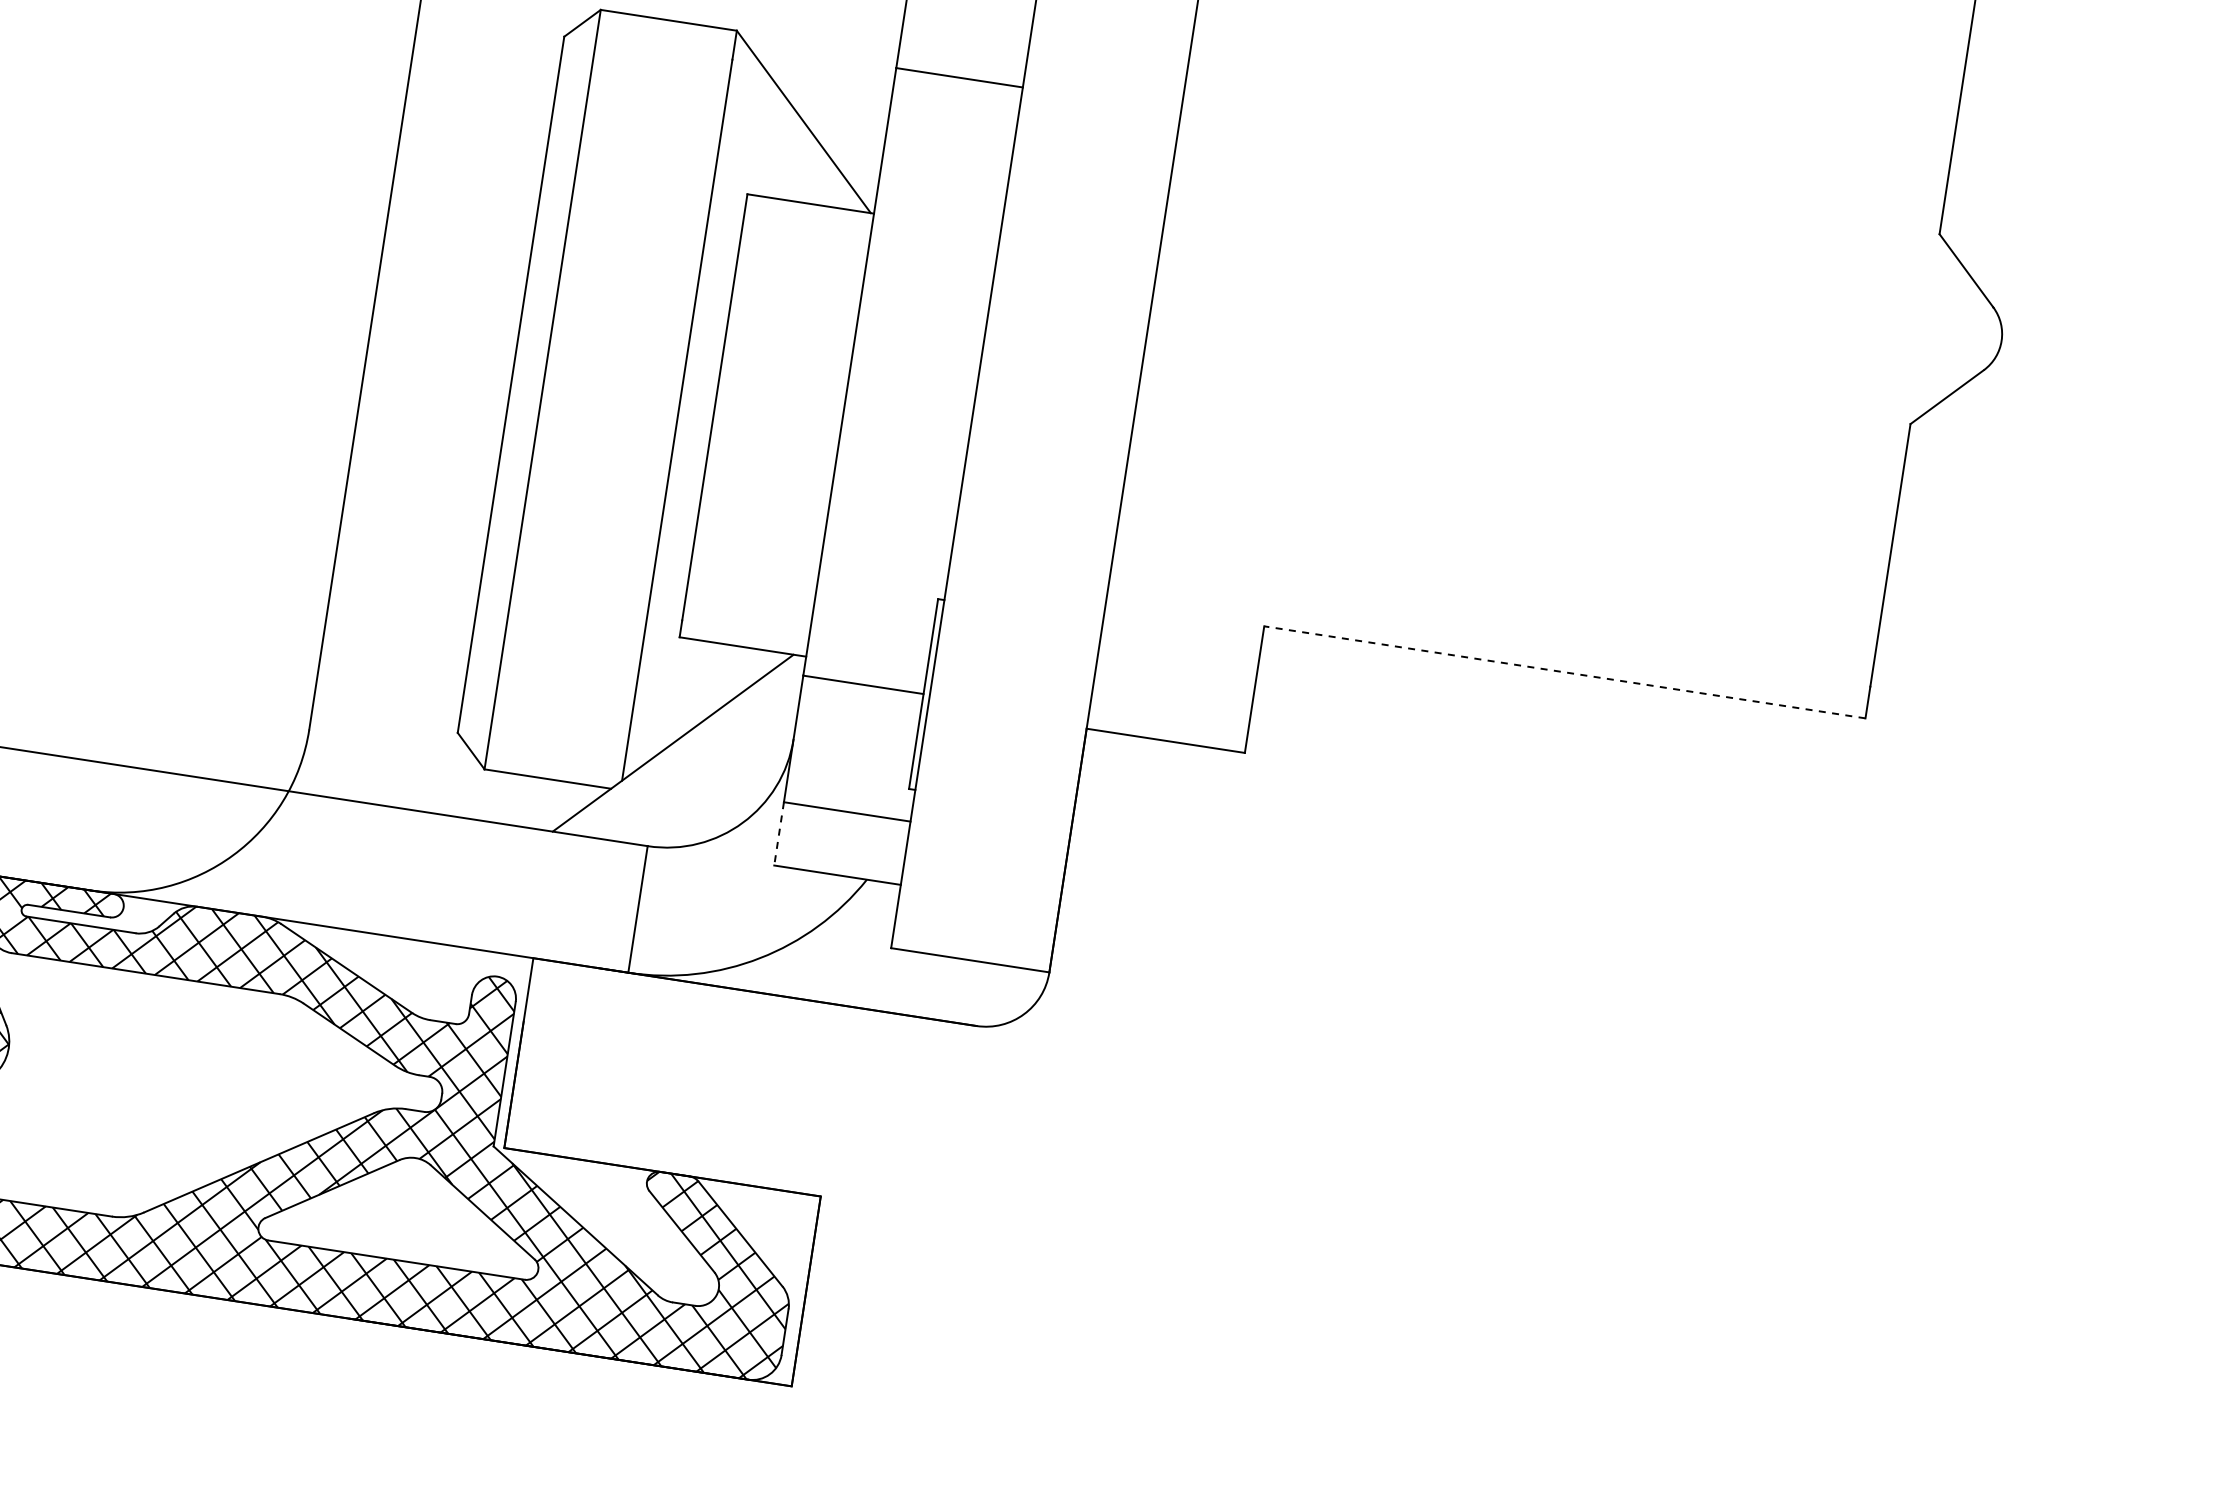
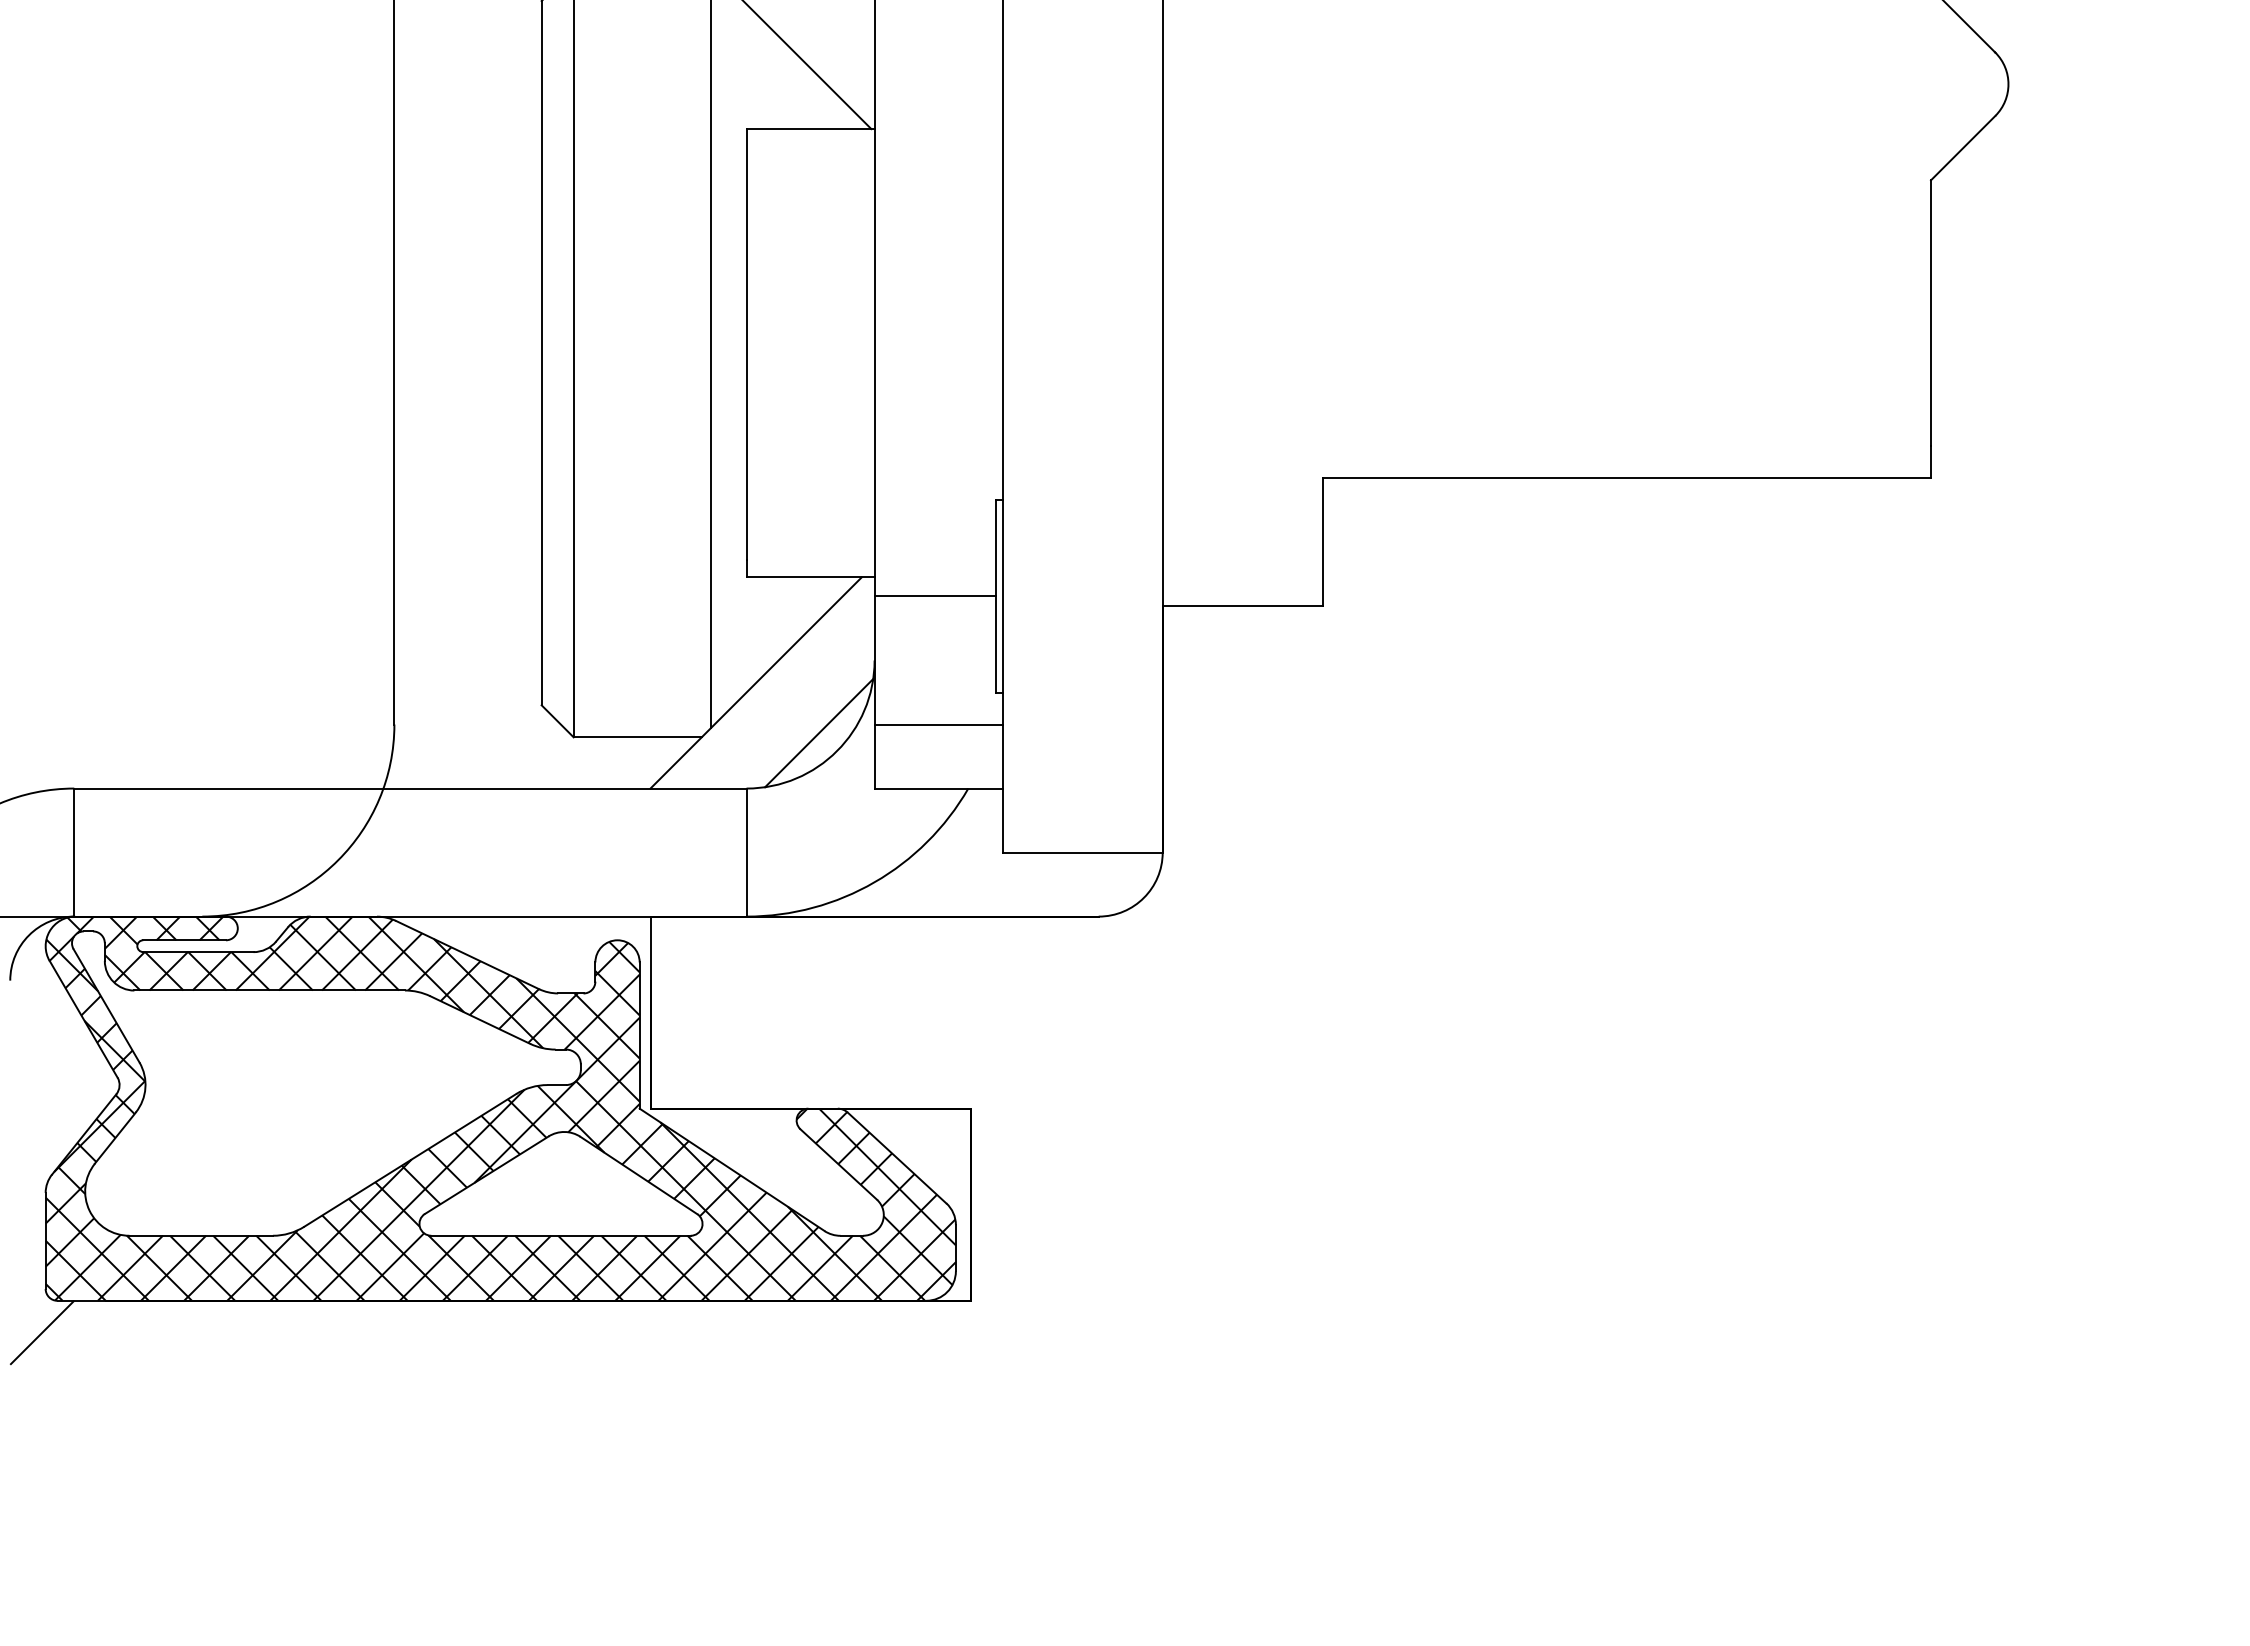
line: (1564, 672) -> (1626, 478), dashed -> solid
line: (728, 802) -> (819, 733), added
line: (778, 834) -> (874, 757), dashed -> solid

